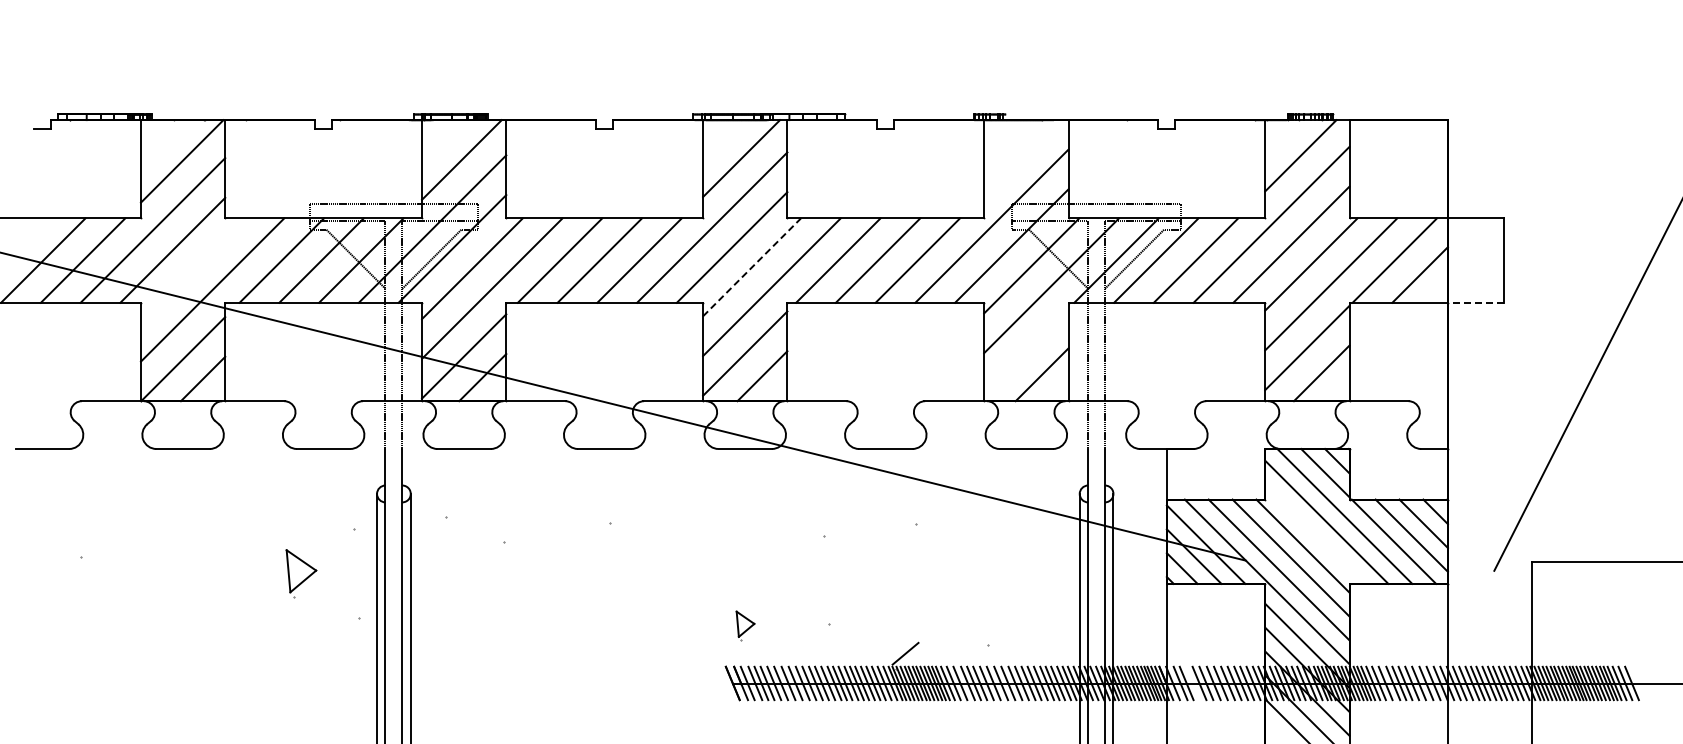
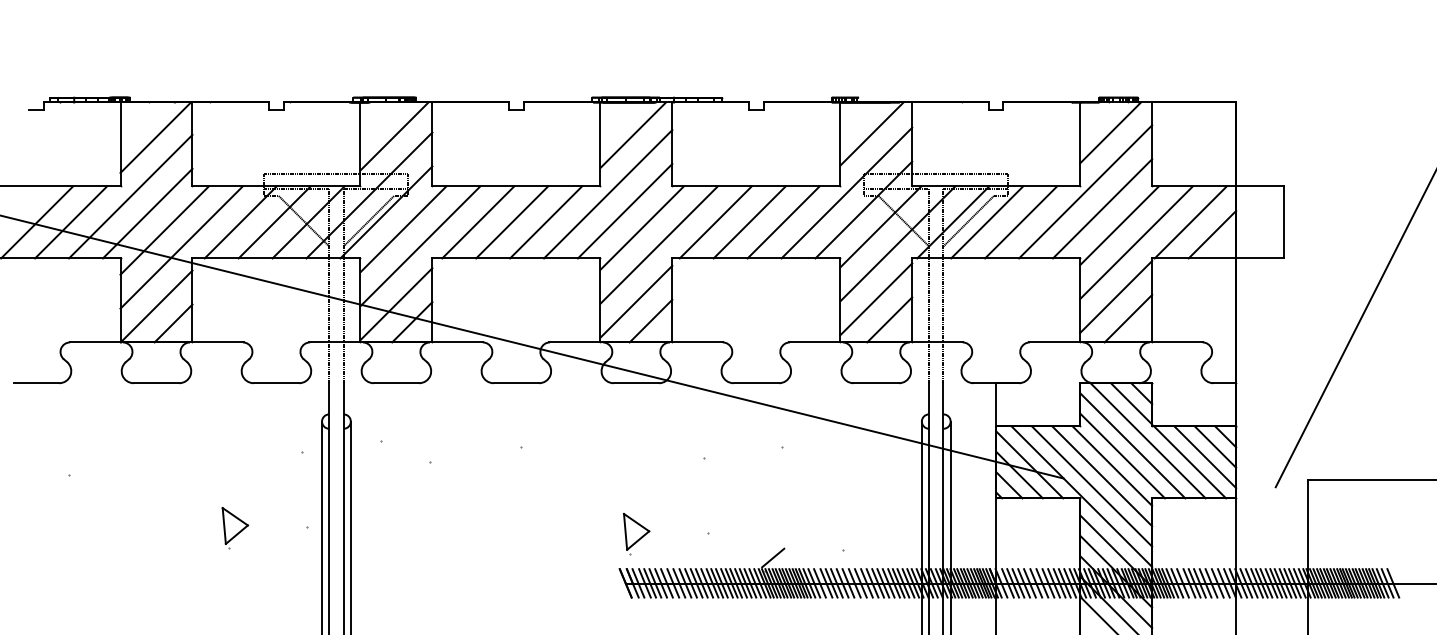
line: (1021, 157) -> (872, 134), added
line: (752, 267) -> (642, 228), dashed -> solid
line: (192, 269) -> (164, 230), added
line: (1475, 302) -> (1259, 258), dashed -> solid
line: (1026, 350) -> (876, 299), added
line: (1314, 533) -> (1122, 455), added
part: (301, 573) -> (235, 527), moved
part: (745, 625) -> (636, 533), size x1.67
line: (1192, 683) -> (1018, 583), added

